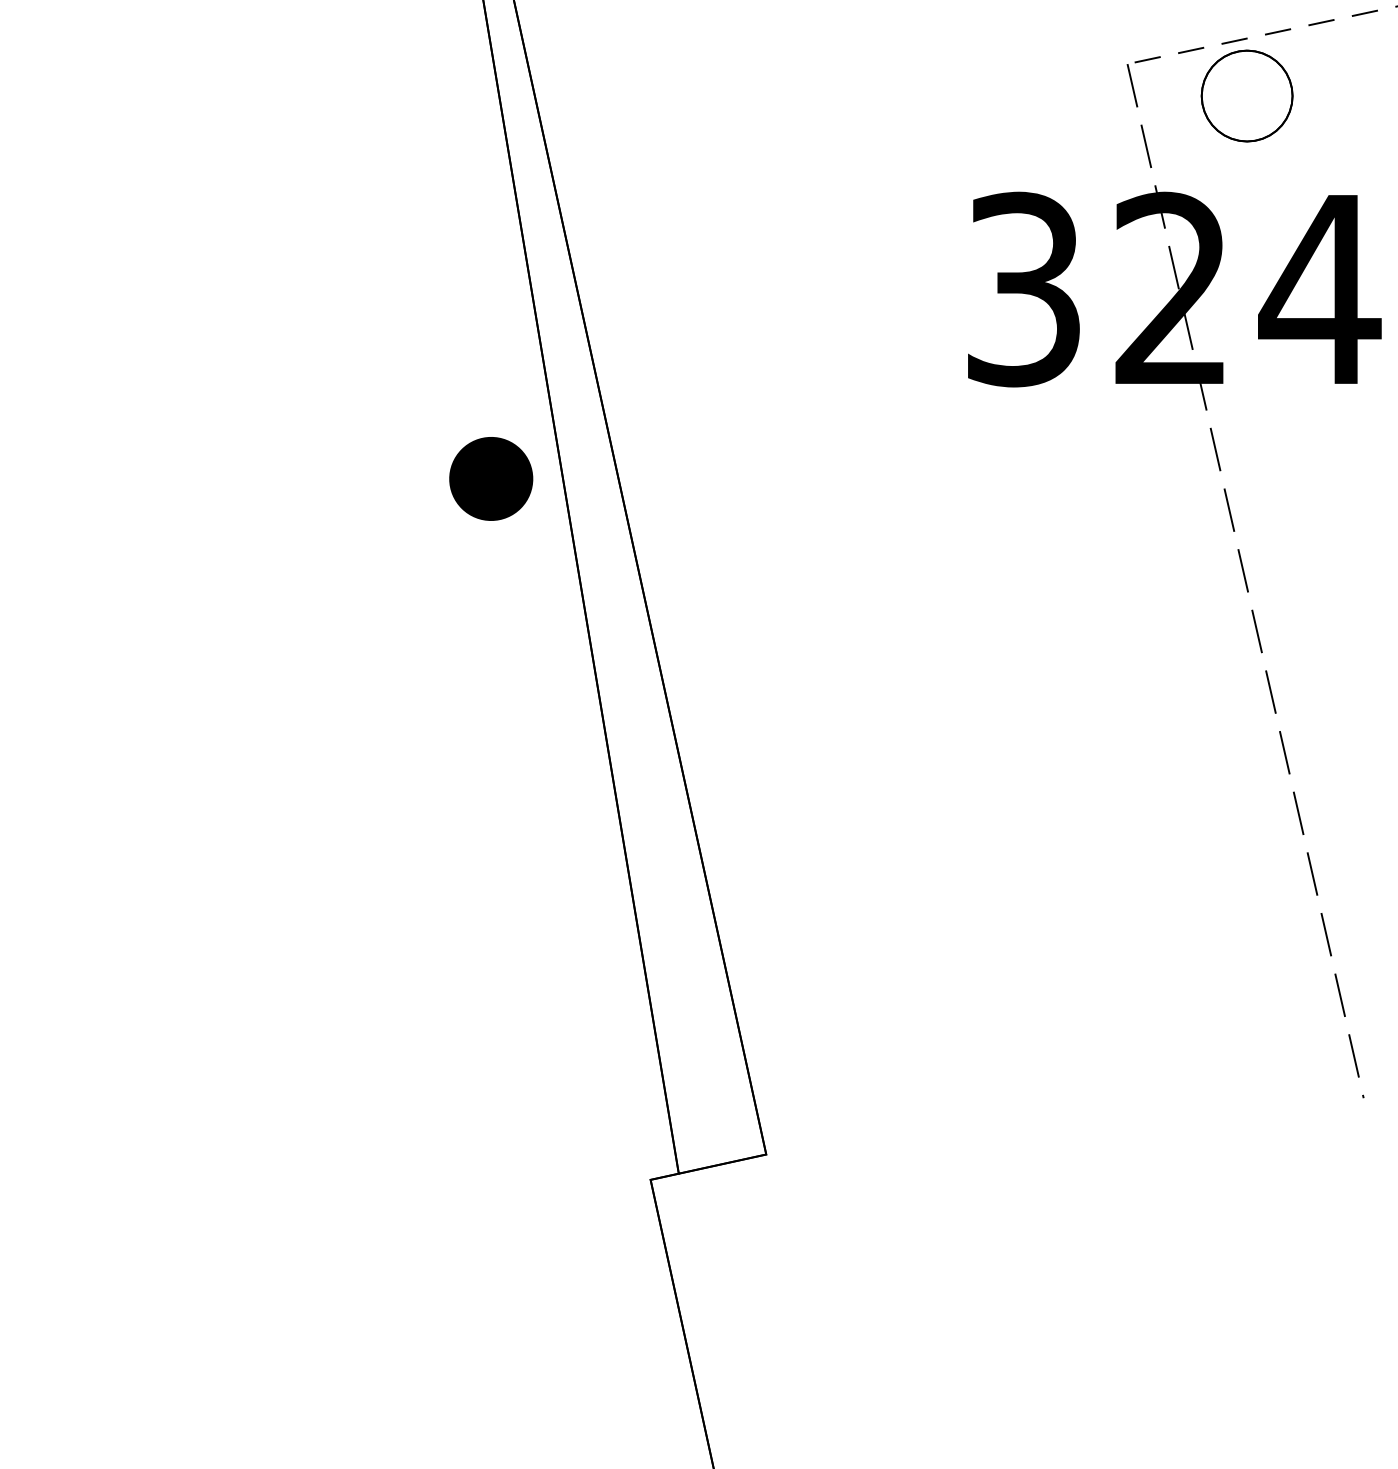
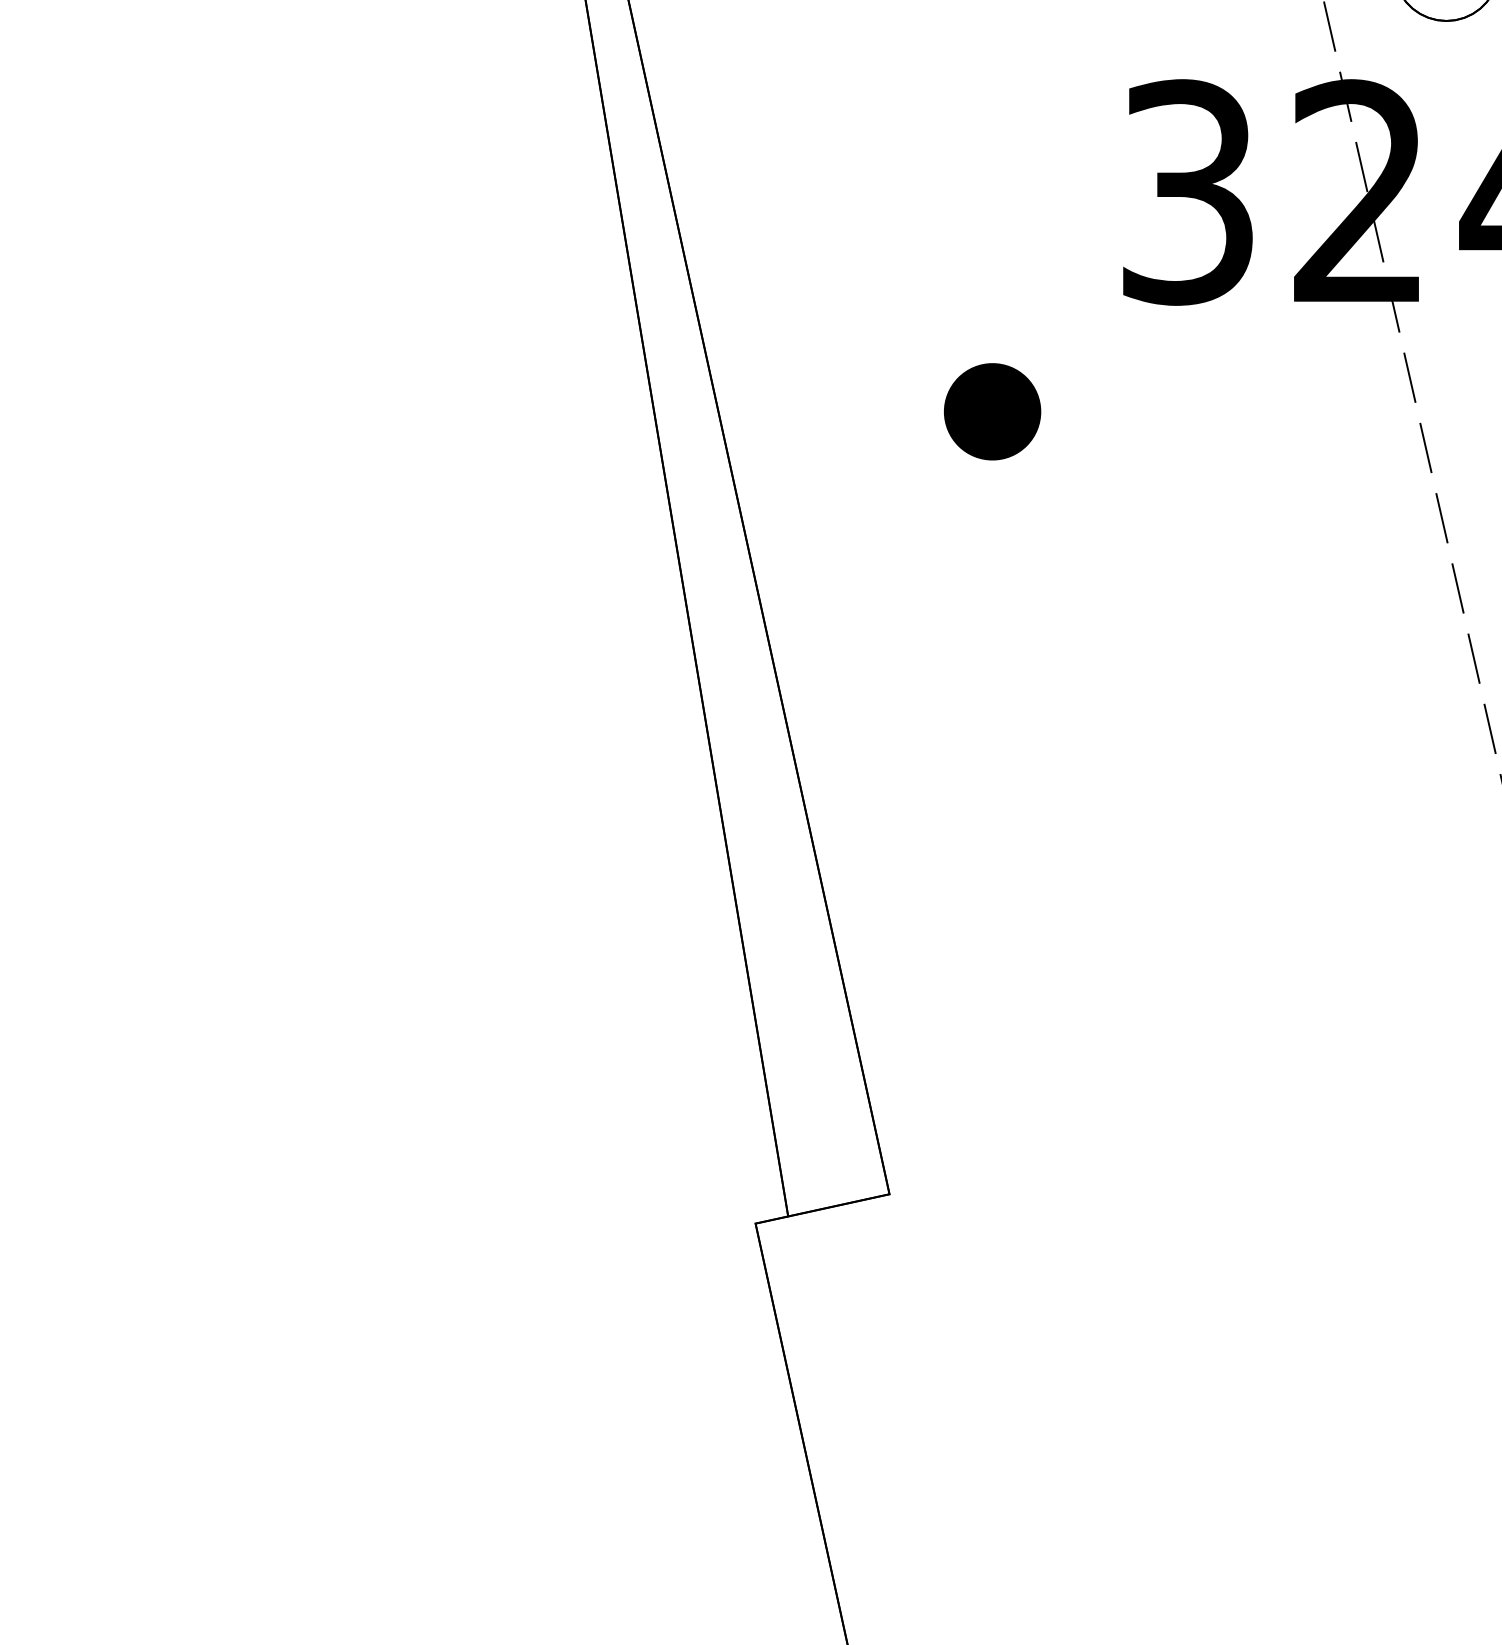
part: (491, 478) -> (992, 411), moved

